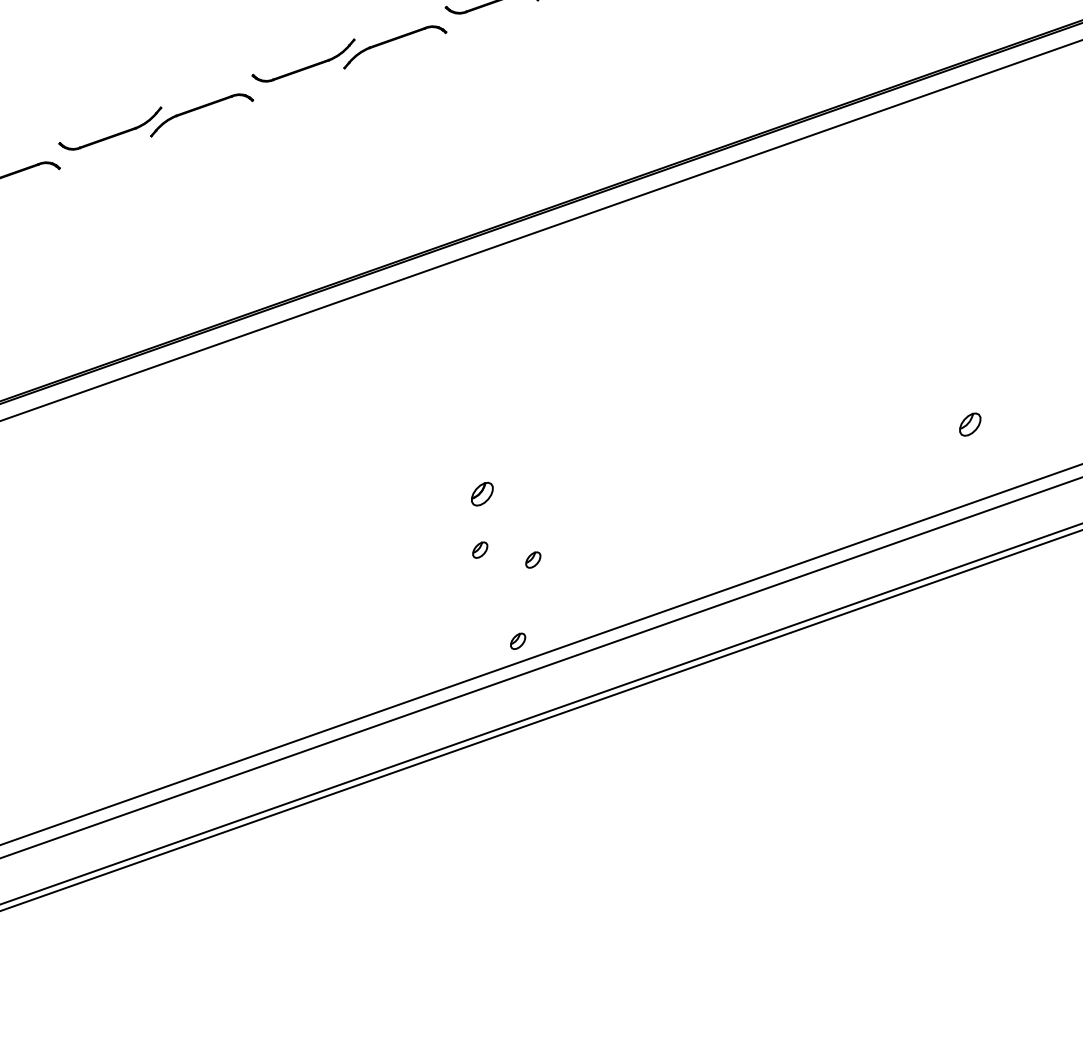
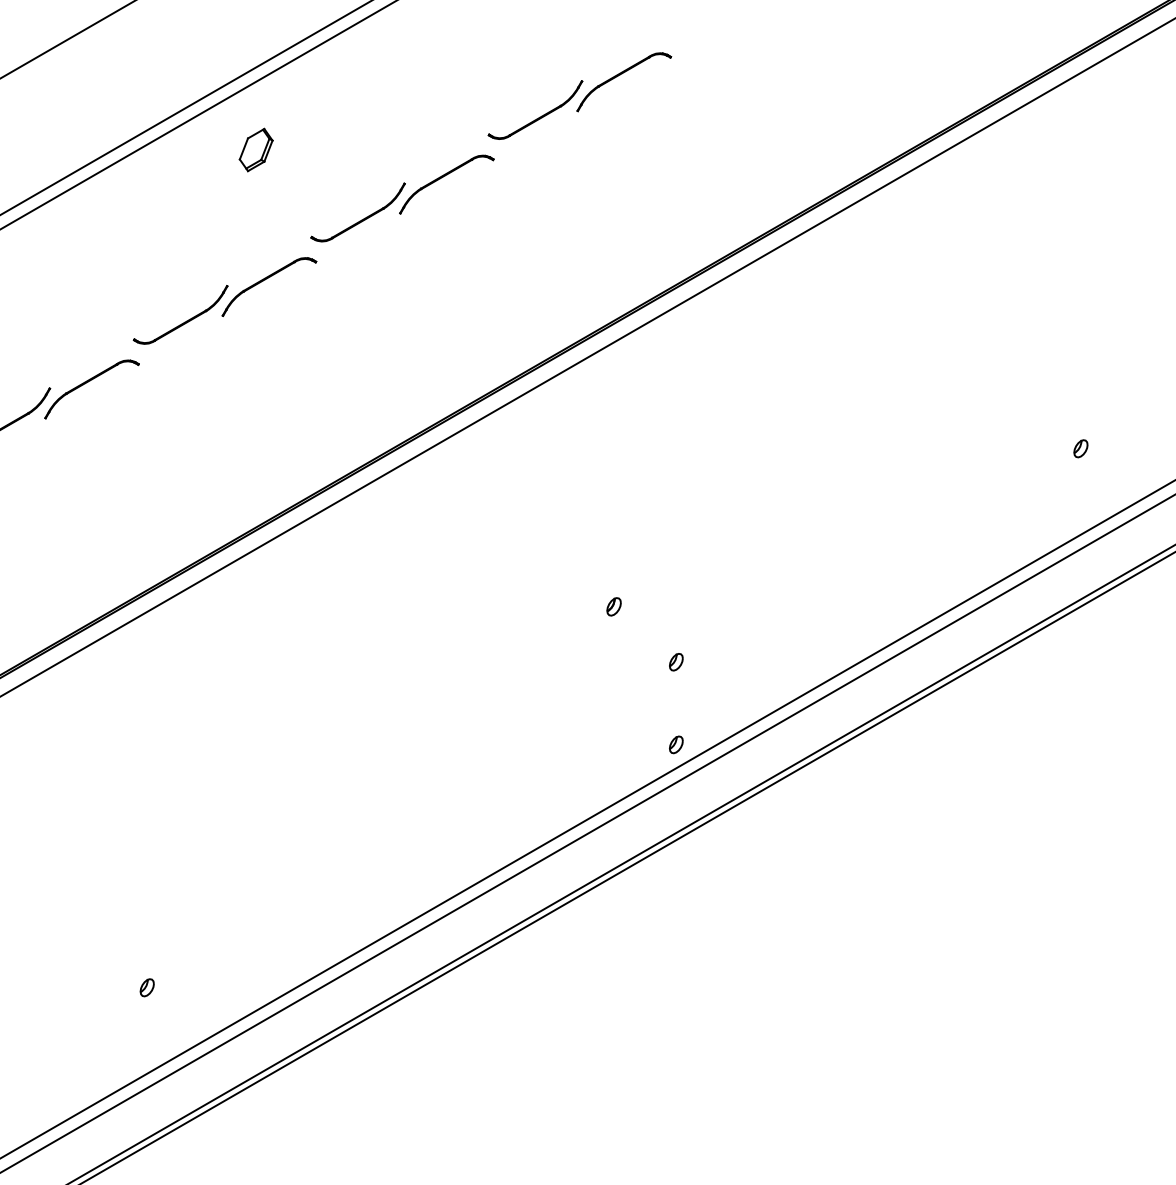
part: (969, 424) -> (1080, 448), size x0.71
part: (481, 493) -> (613, 606), size x0.71
part: (480, 550) -> (622, 662), removed

